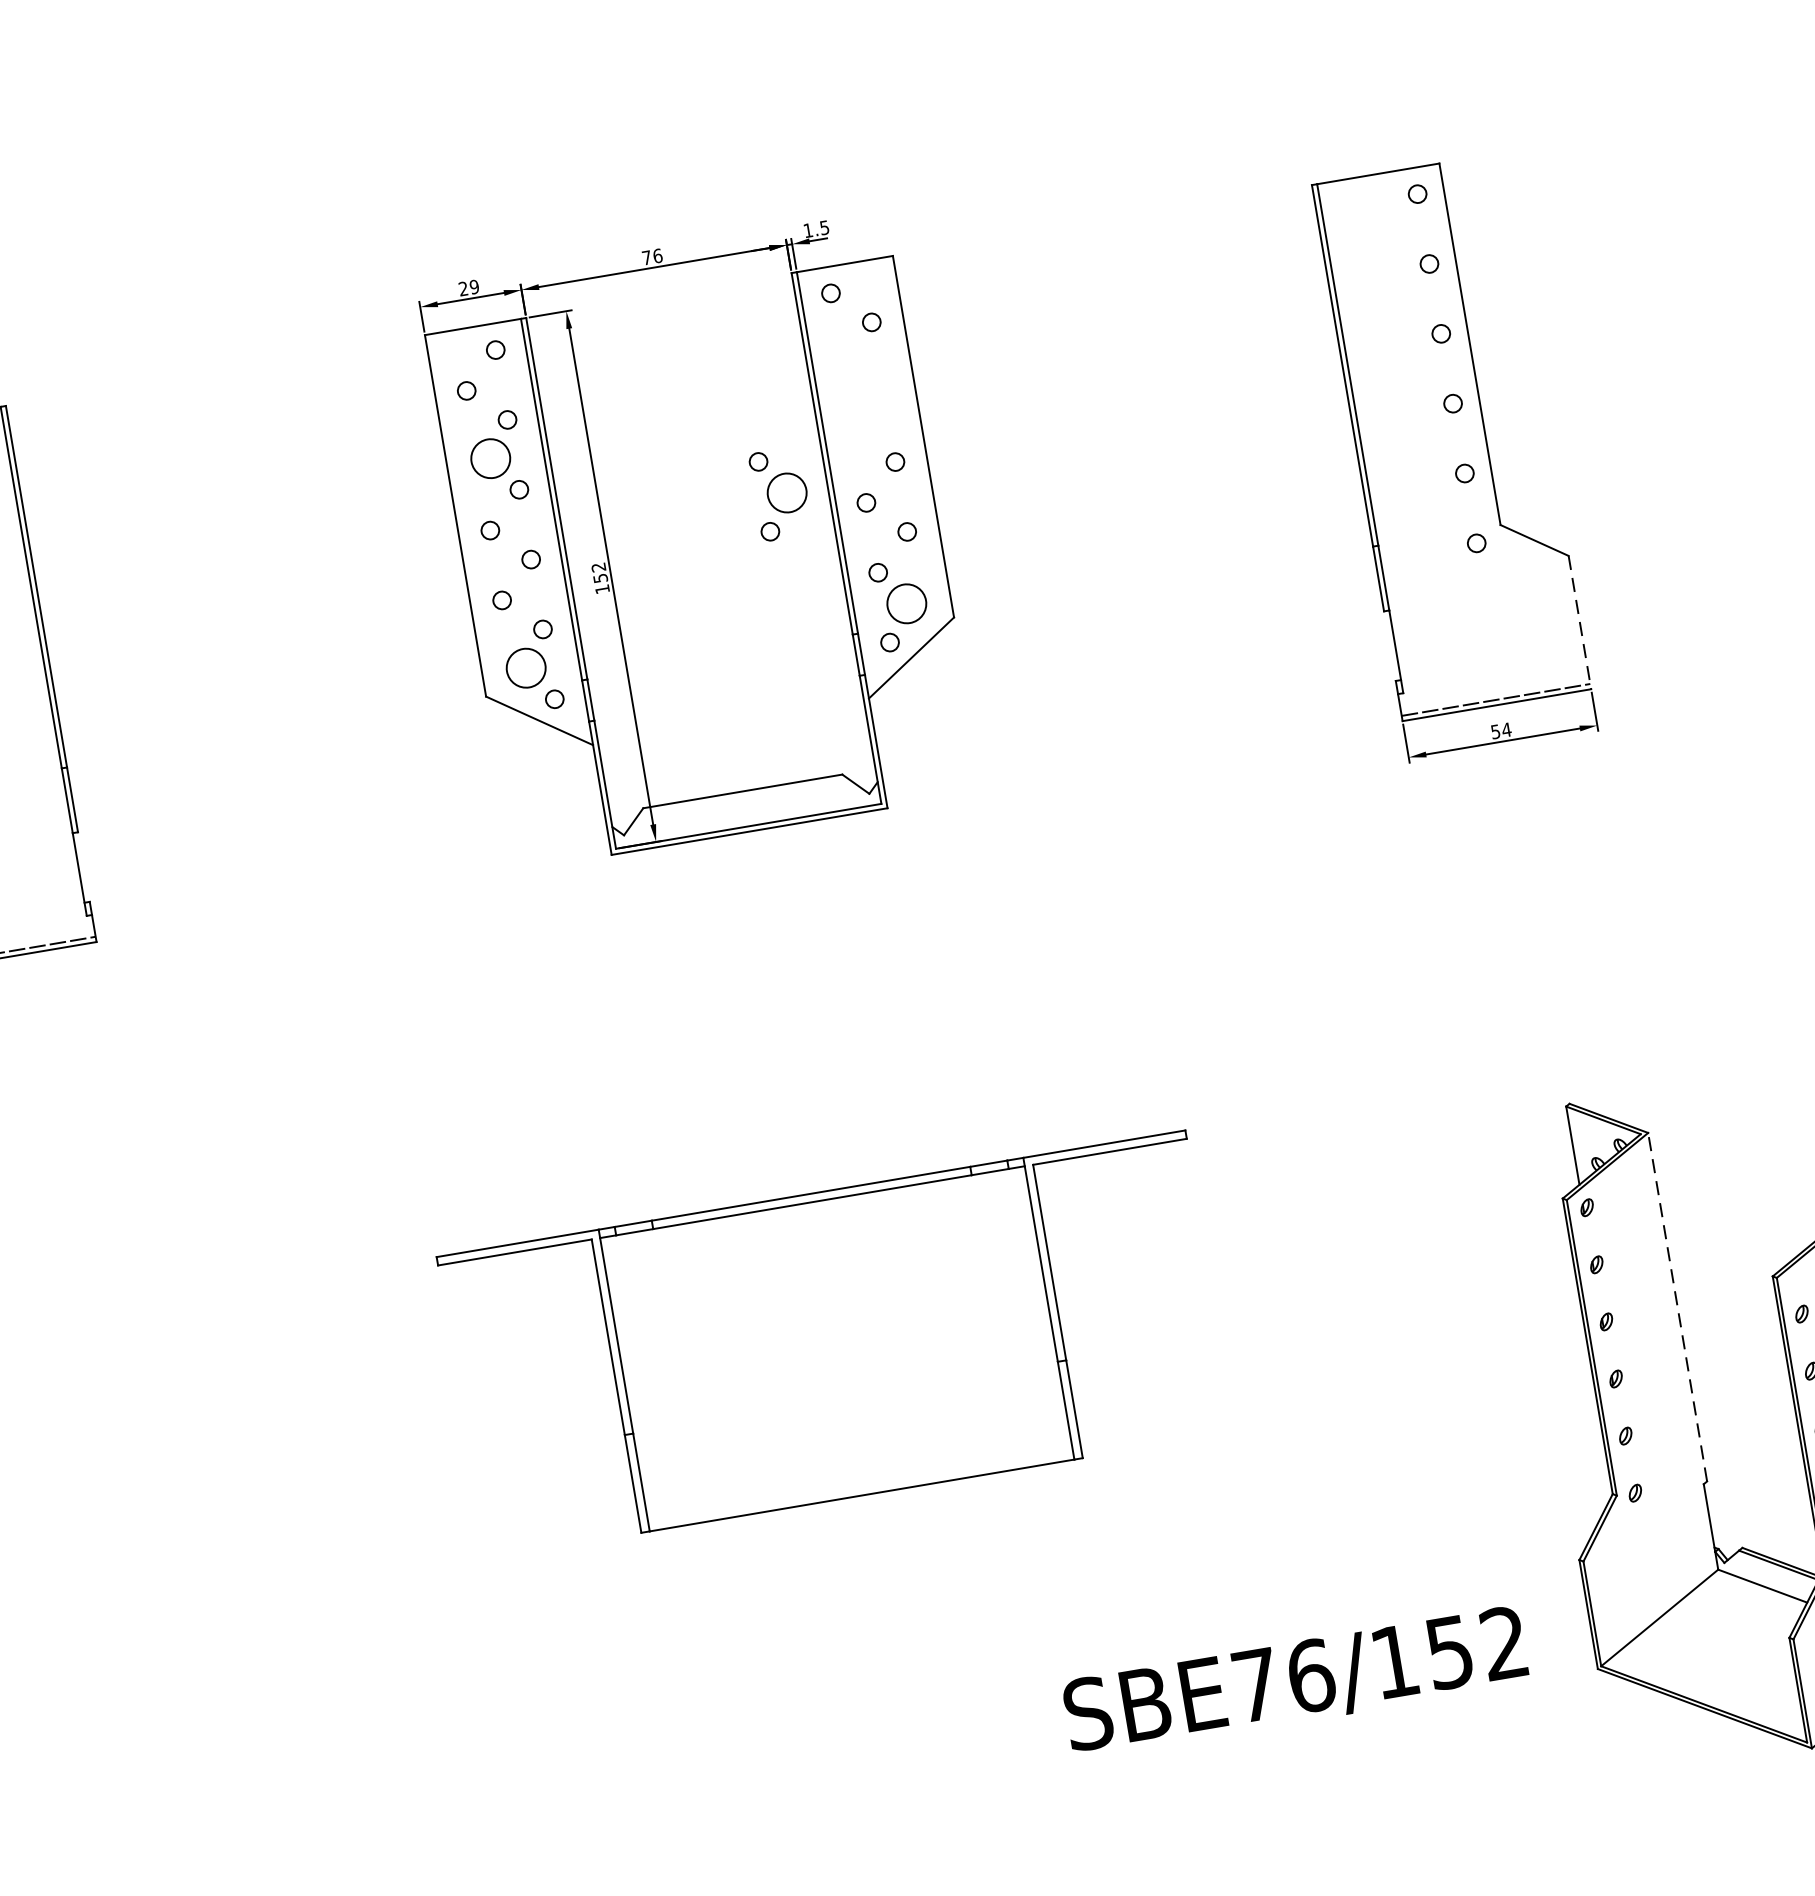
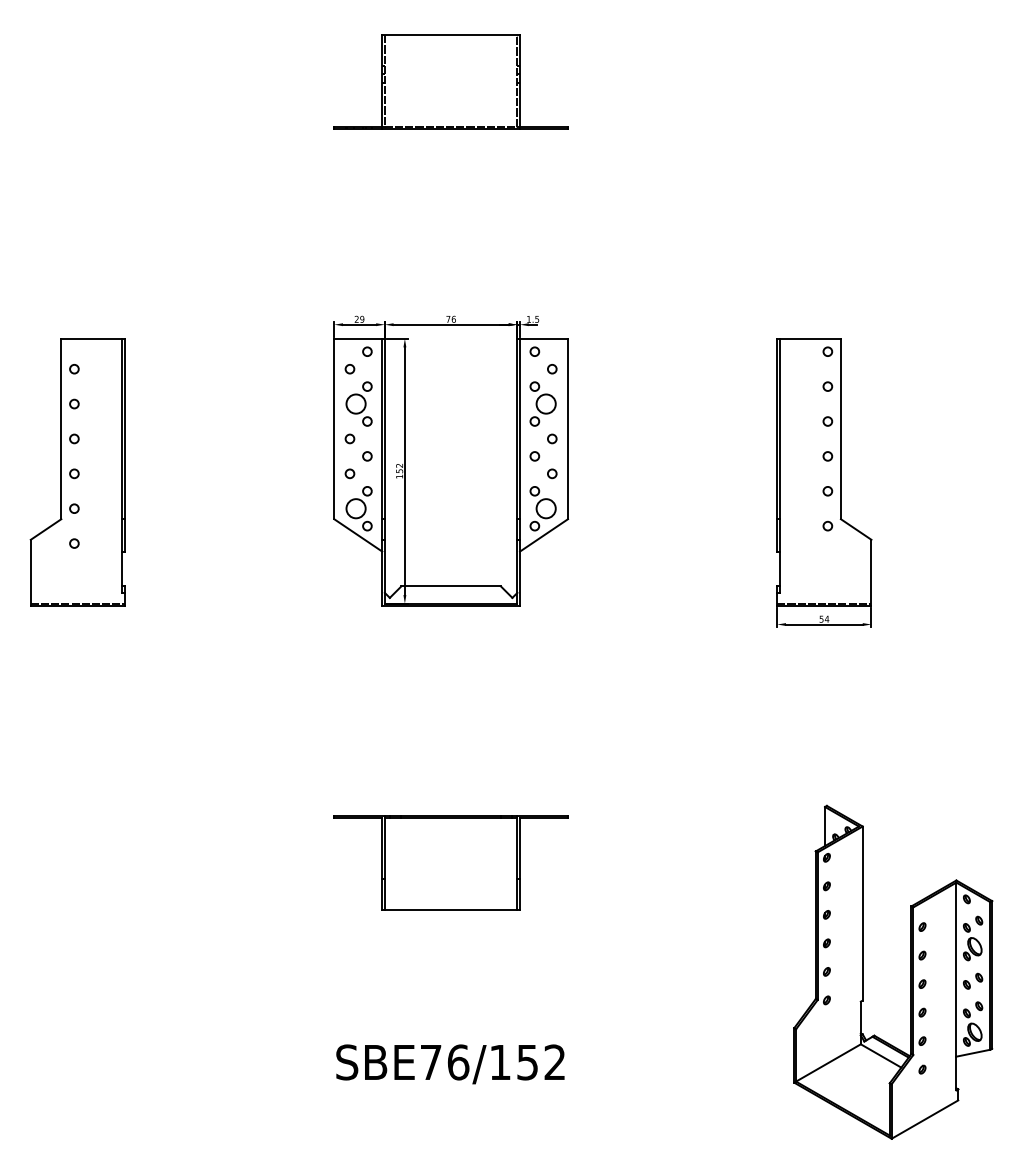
part: (779, 493) -> (542, 403), moved
line: (1580, 623) -> (871, 573), dashed -> solid
line: (1677, 1307) -> (862, 913), dashed -> solid
part: (835, 1344) -> (450, 862), size x0.62
text: (1295, 1682) -> (450, 1064), moved

